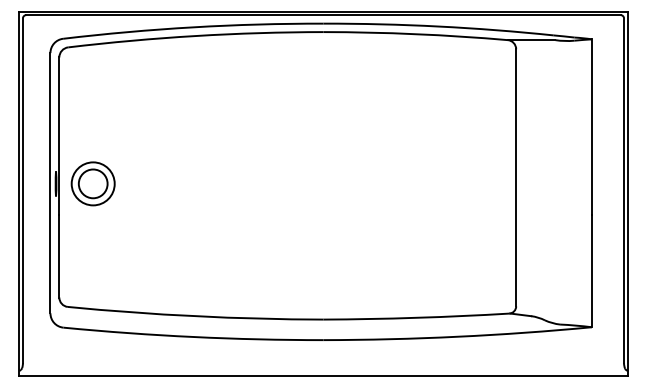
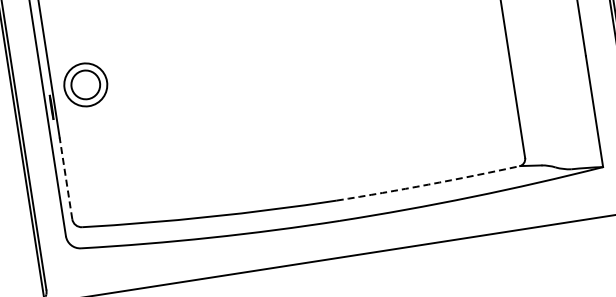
part: (92, 183) -> (85, 84), moved
line: (59, 255) -> (66, 177), solid -> dashed
arc: (416, 317) -> (428, 184), solid -> dashed

